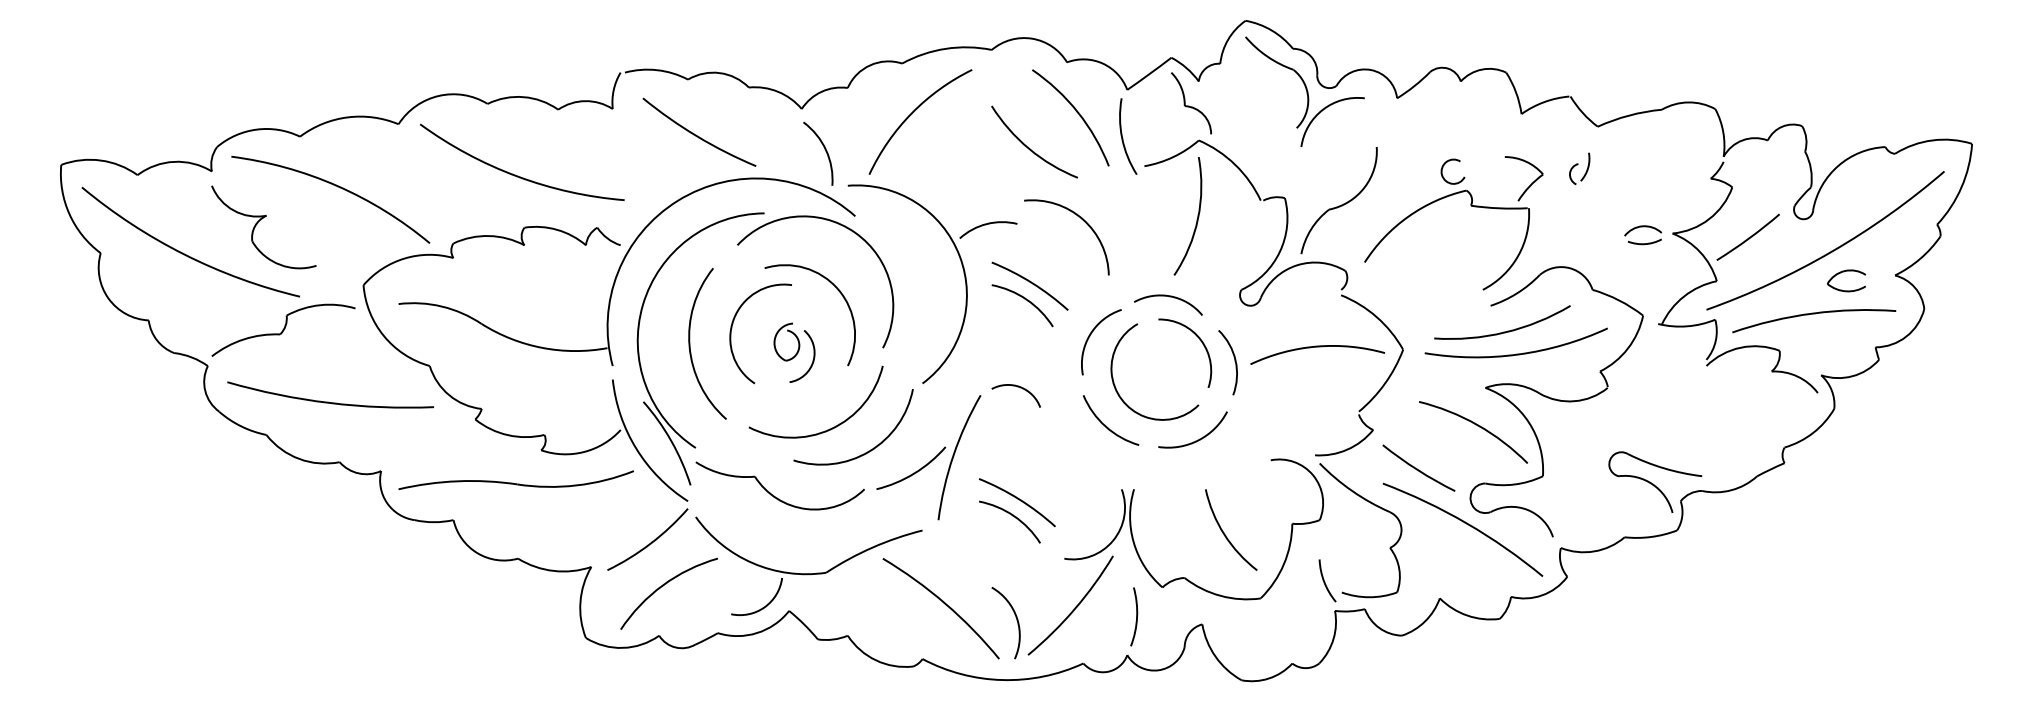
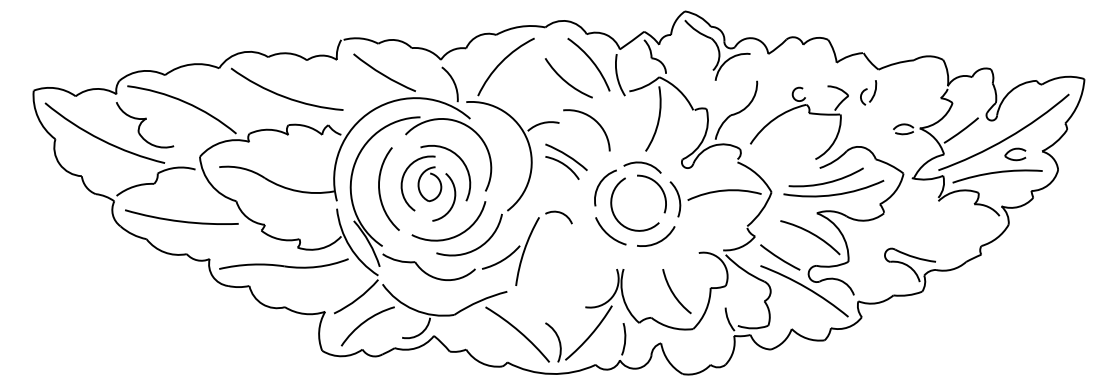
part: (1579, 168) -> (868, 92), size x1.43
part: (793, 351) -> (436, 193), size x1.67
part: (1017, 510) -> (559, 280), removed

